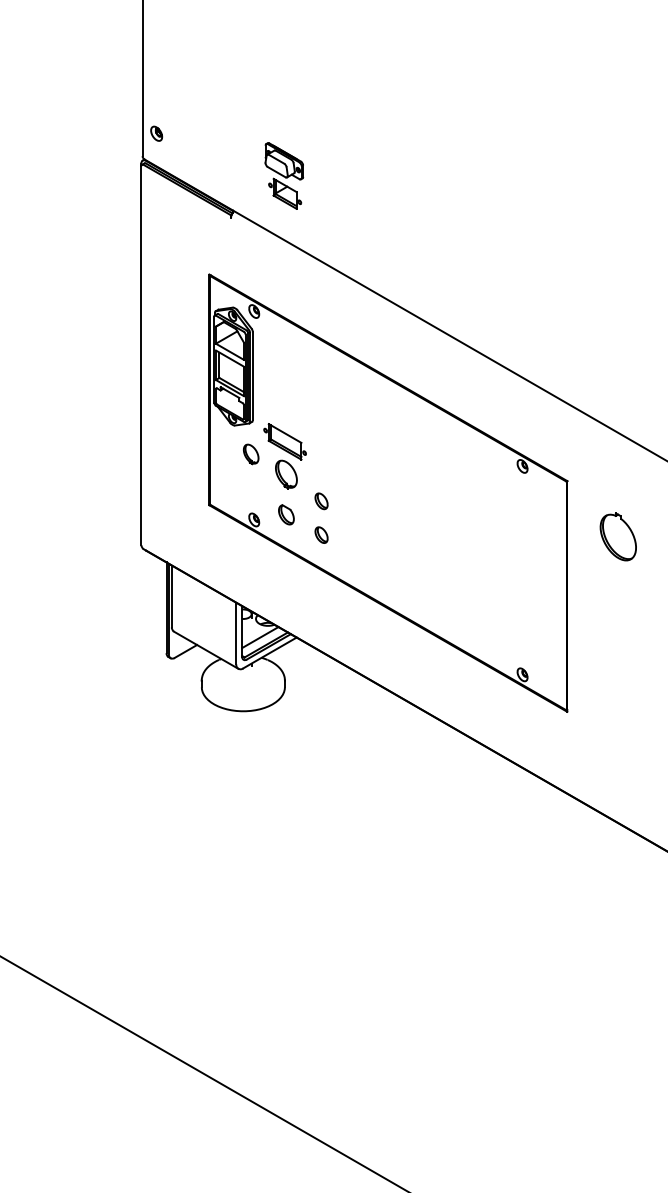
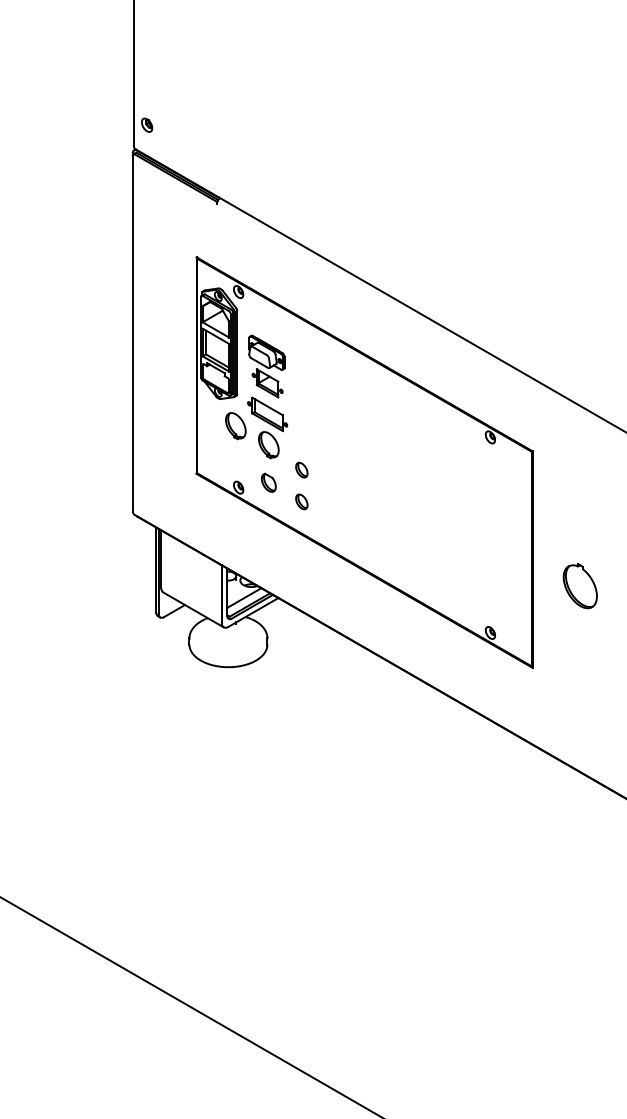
part: (284, 175) -> (267, 366), moved
part: (250, 454) -> (235, 426), size x1.43
part: (617, 536) -> (579, 585), moved

